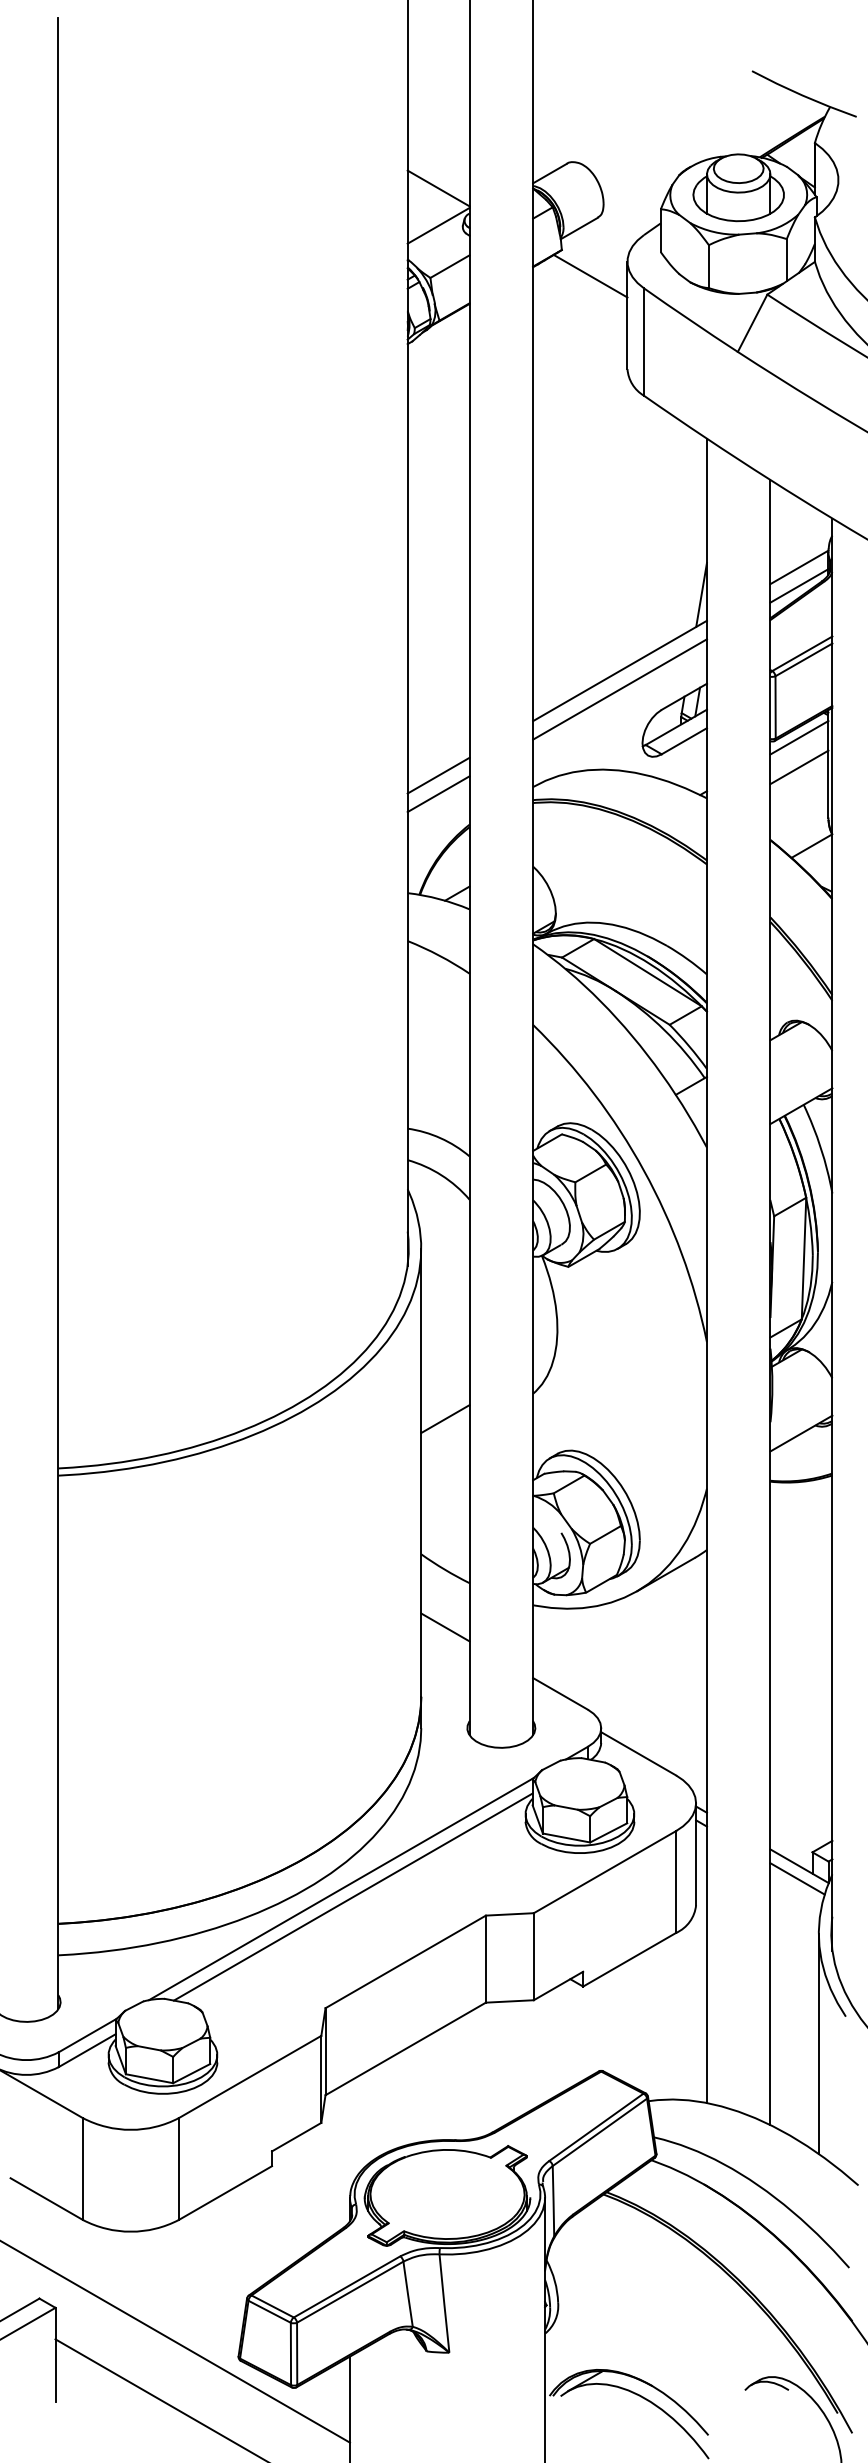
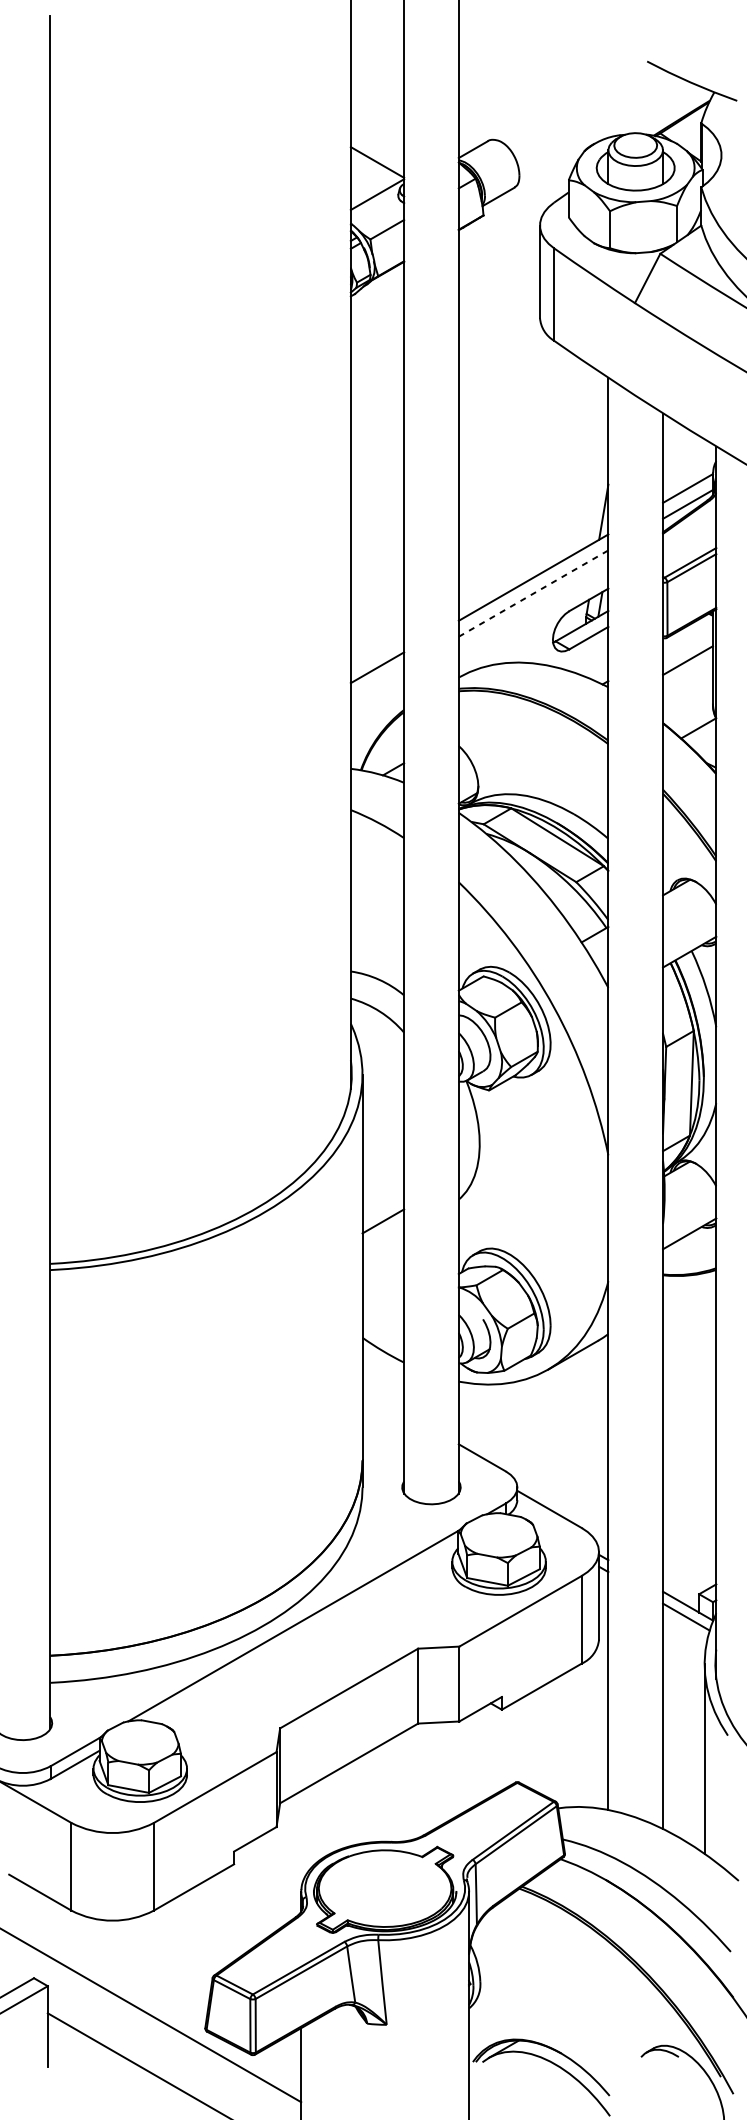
line: (590, 275) -> (508, 237), removed
line: (620, 689) -> (533, 593), solid -> dashed
line: (799, 737) -> (688, 634), removed
line: (438, 794) -> (377, 683), removed
line: (445, 1627) -> (383, 1400), removed
line: (352, 1896) -> (303, 1632), removed

